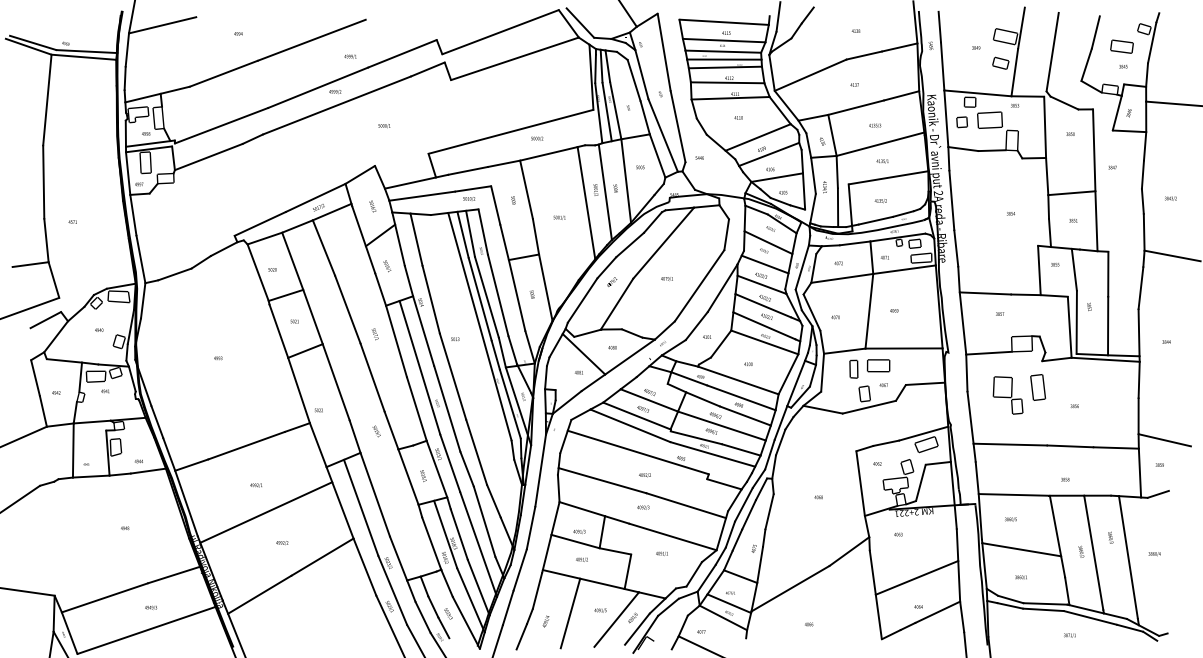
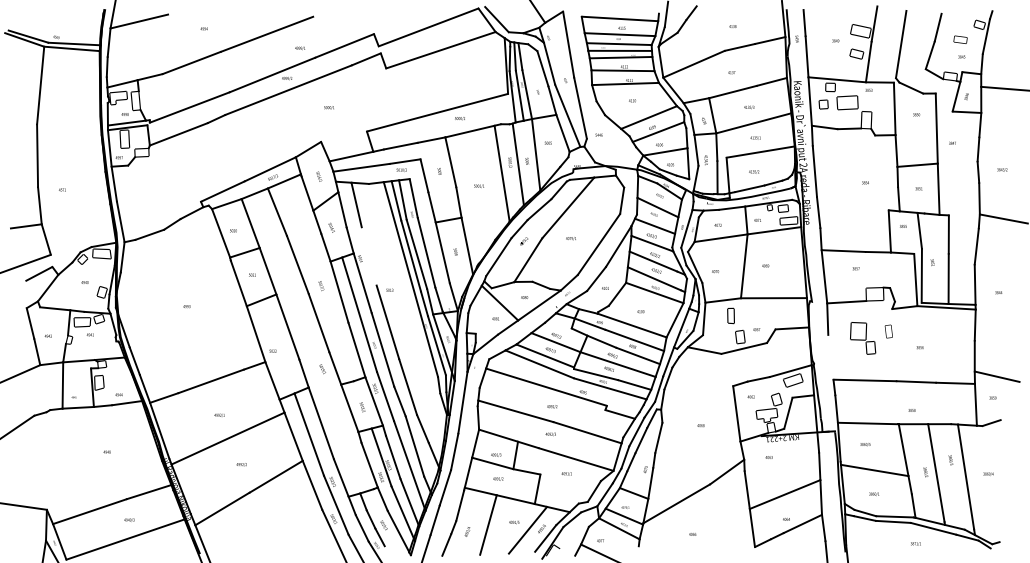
part: (1121, 46) -> (960, 39), size x0.7
line: (430, 299) -> (368, 256), removed
part: (878, 365) -> (752, 312), removed
part: (1038, 387) -> (889, 331), size x0.6
line: (970, 417) -> (830, 357), removed

